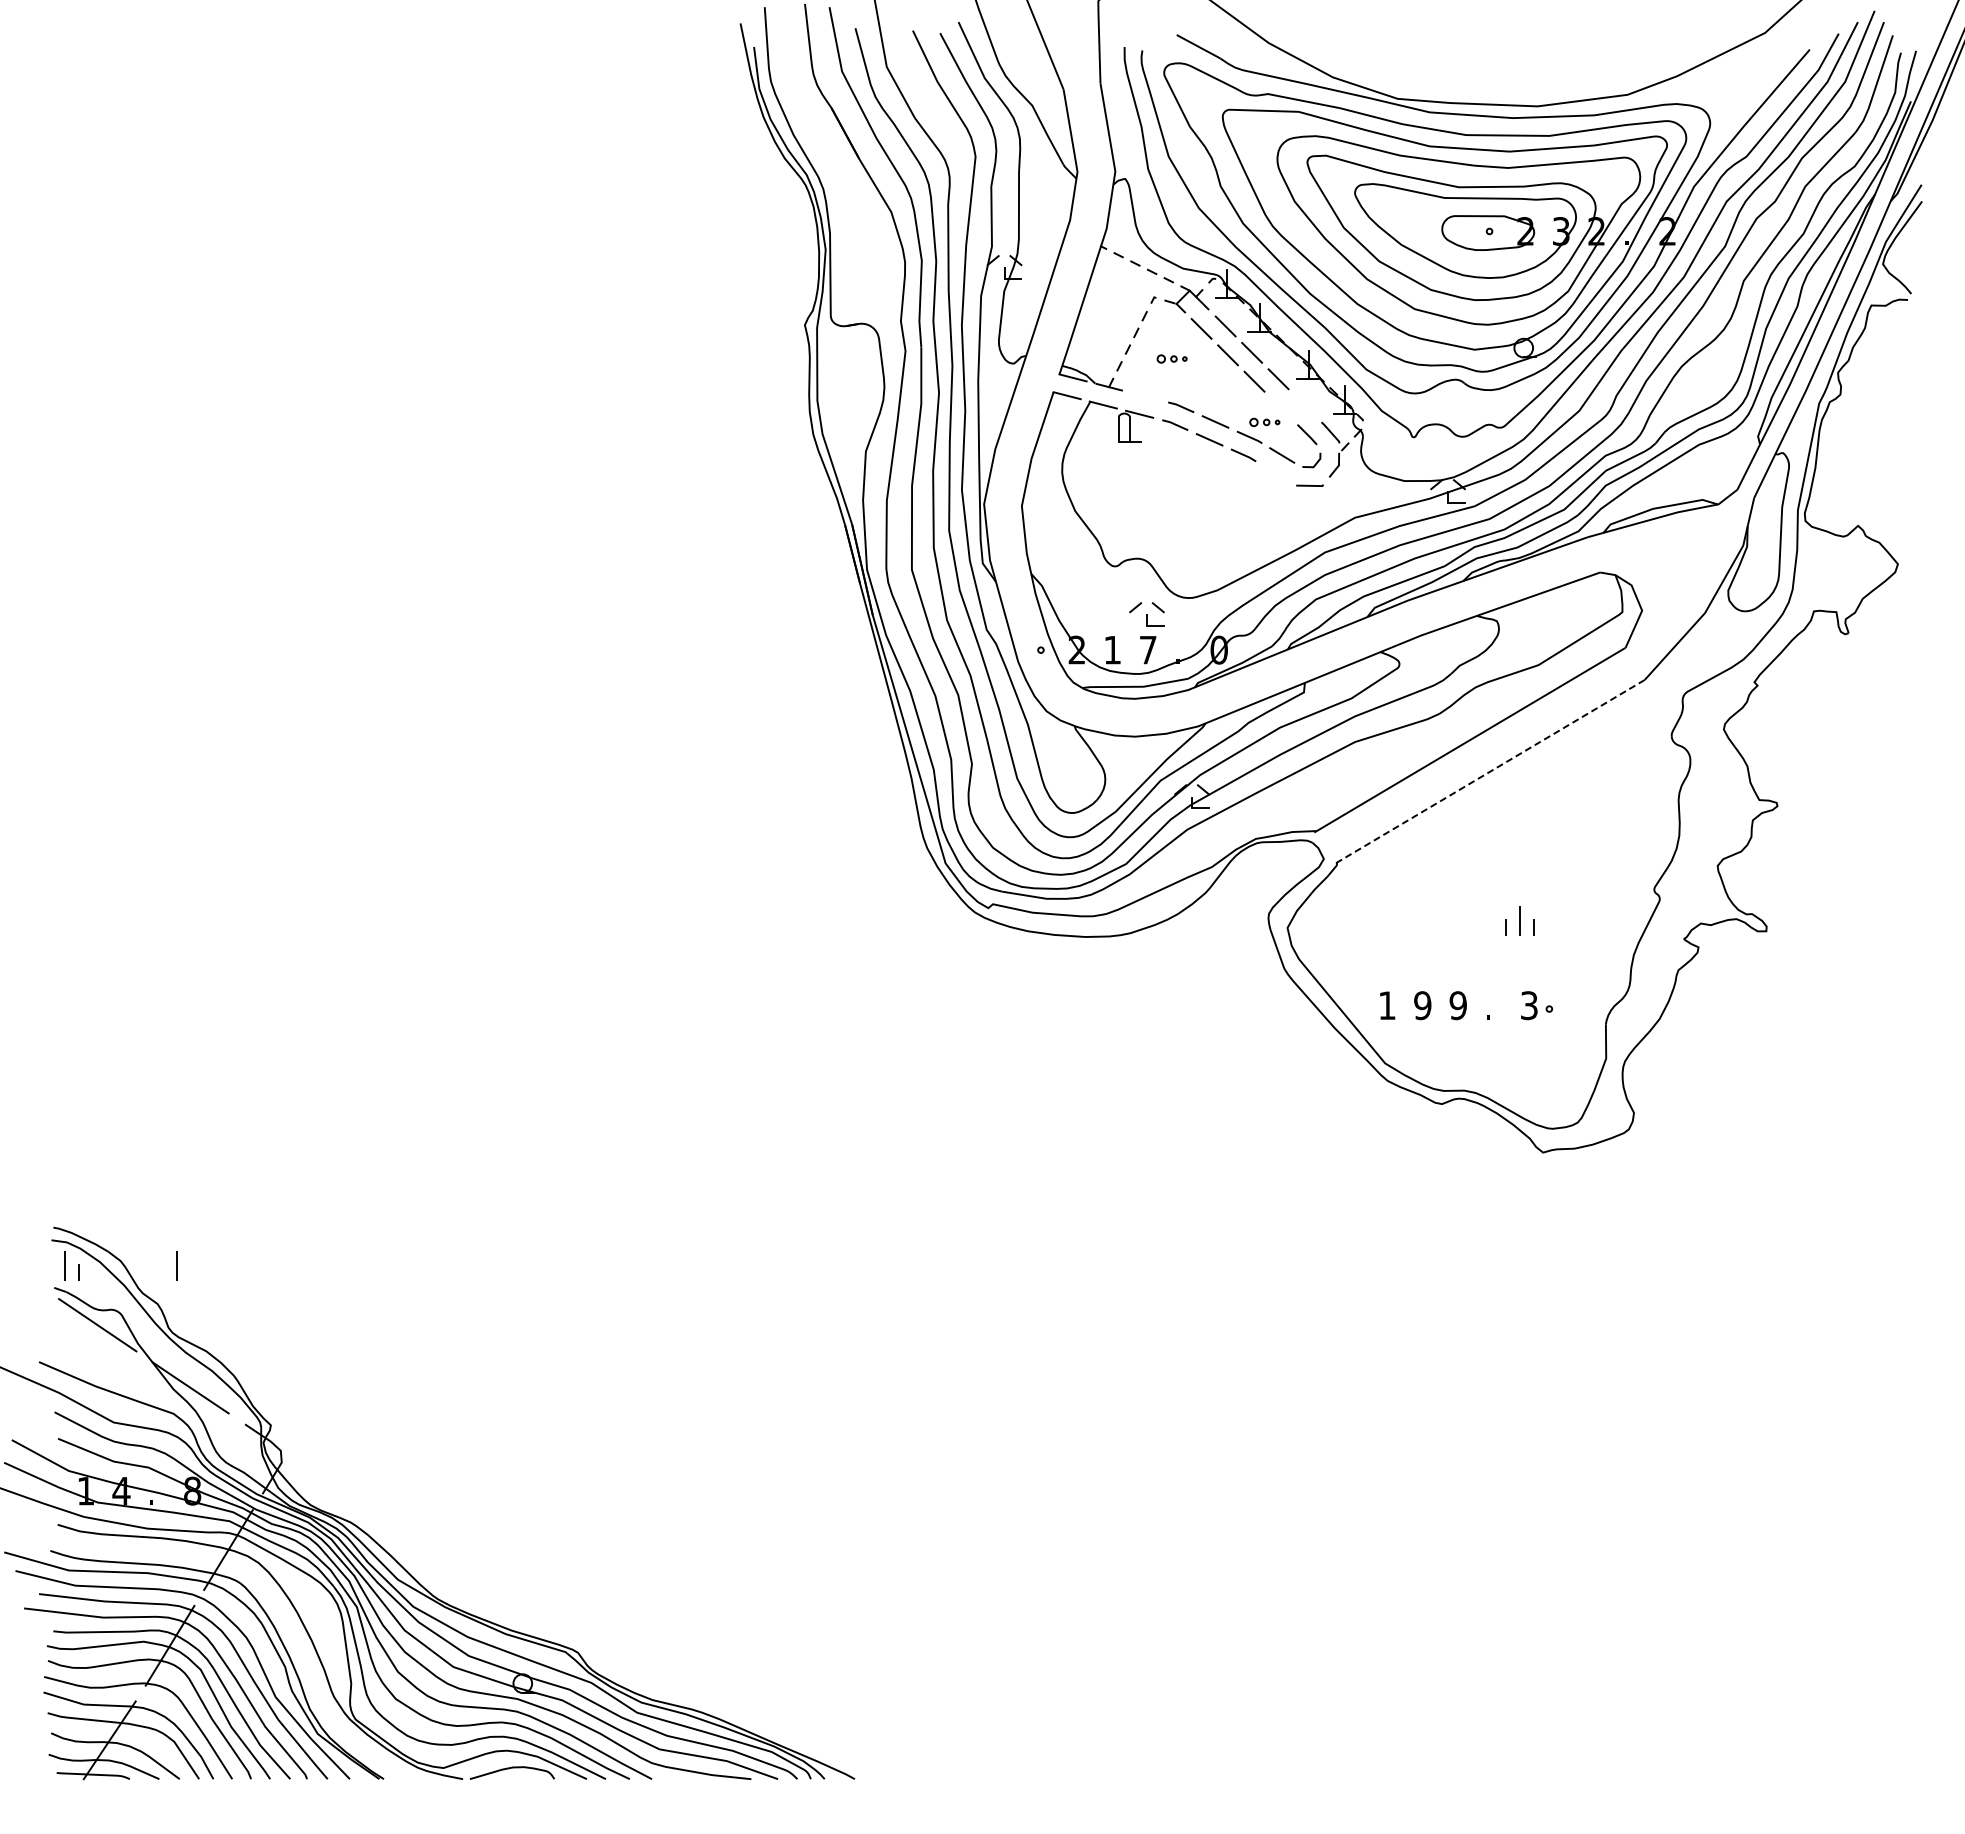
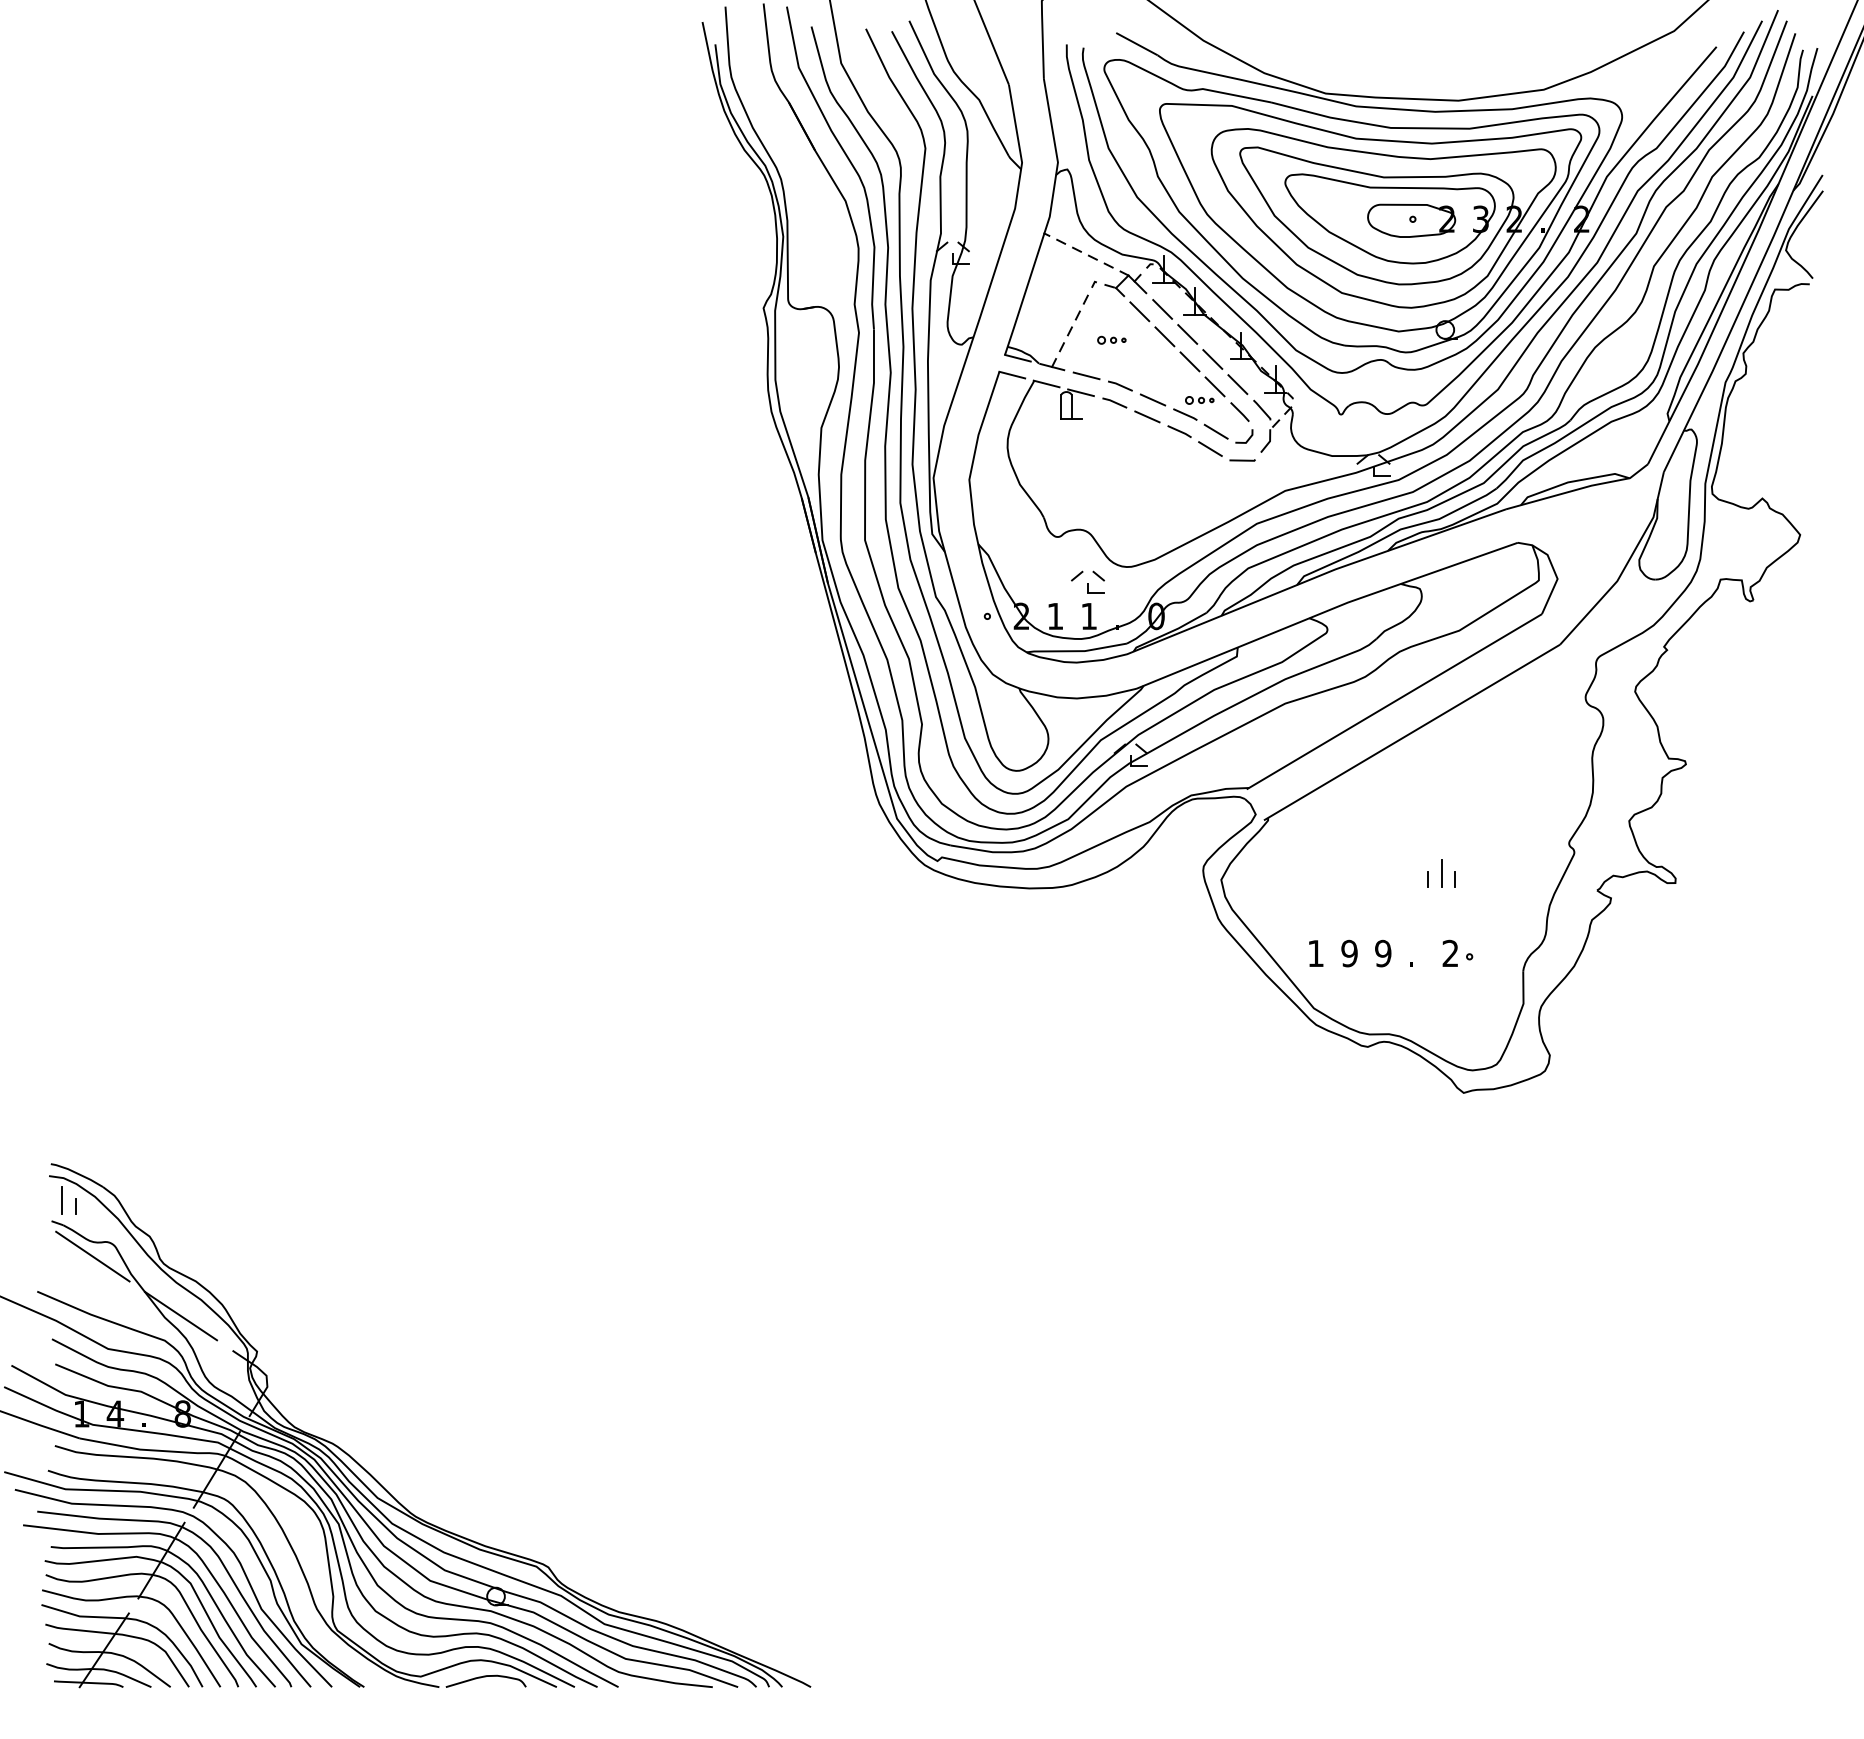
line: (1145, 396) -> (1086, 375), added
line: (1304, 405) -> (1237, 384), added
line: (1280, 408) -> (1214, 387), added
line: (1276, 473) -> (1210, 448), added
text: (1148, 650) -> (1089, 616), 7 -> 1
line: (1488, 772) -> (1411, 732), dashed -> solid
text: (1529, 1005) -> (1450, 953), 3 -> 2
line: (176, 1265) -> (167, 1200), removed

